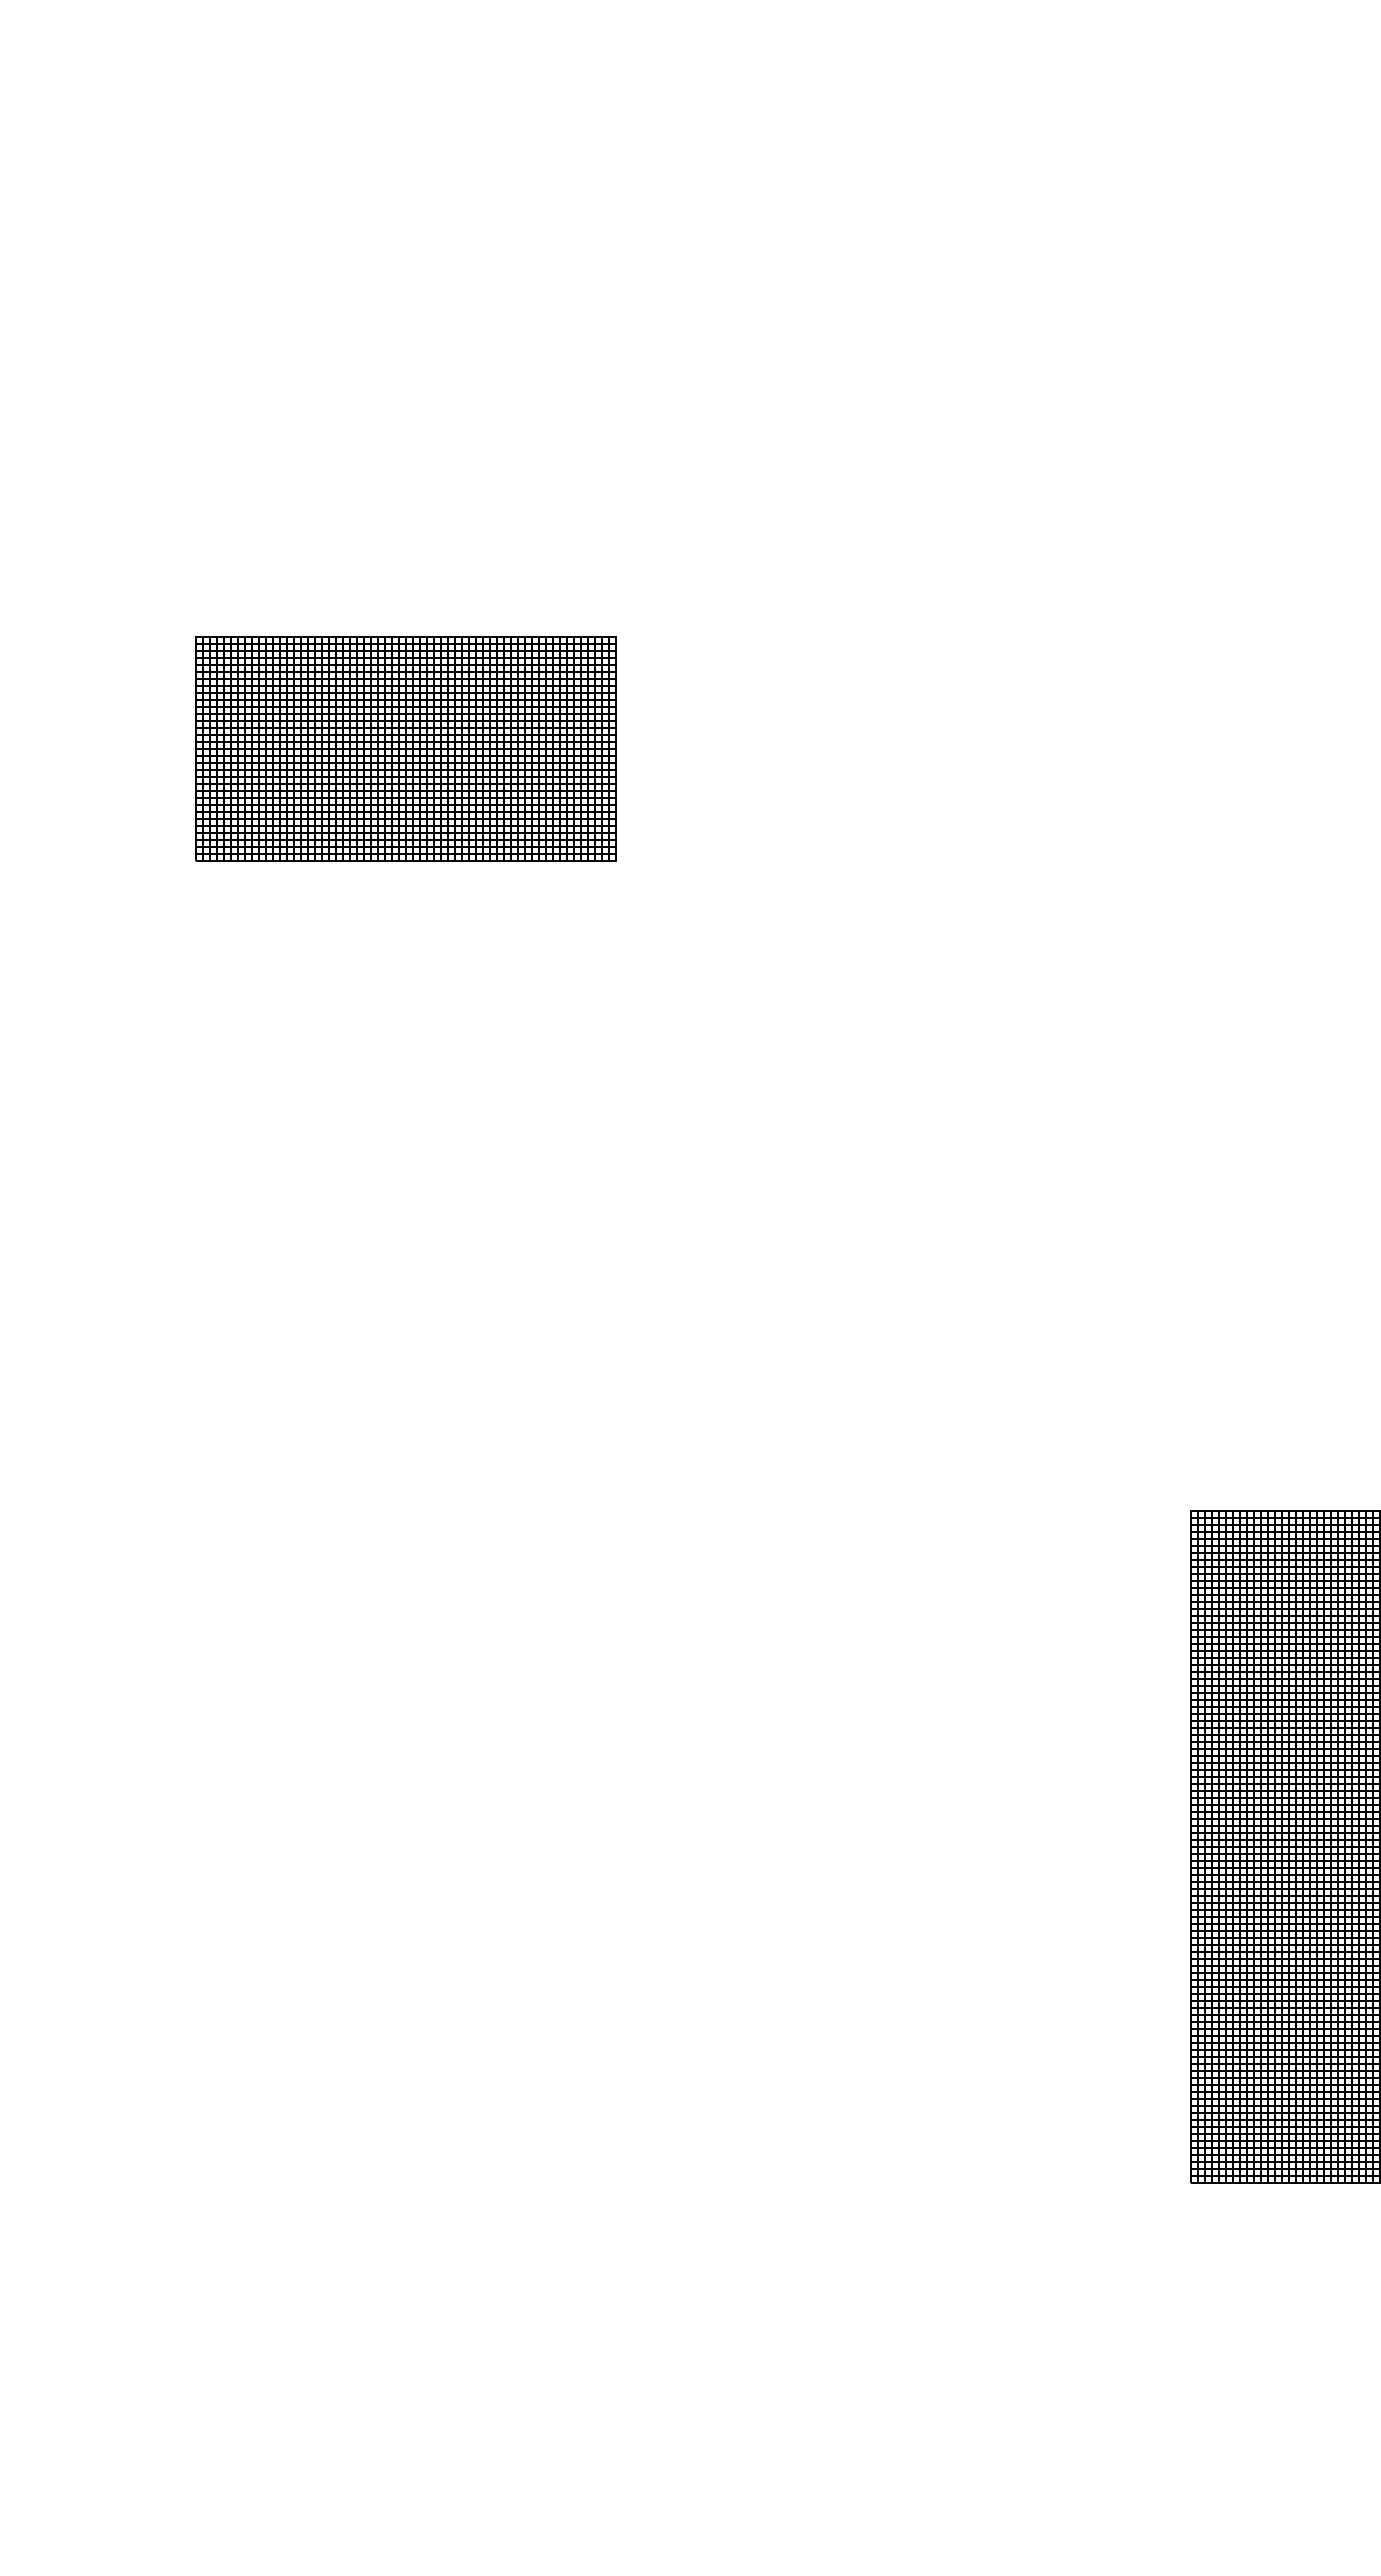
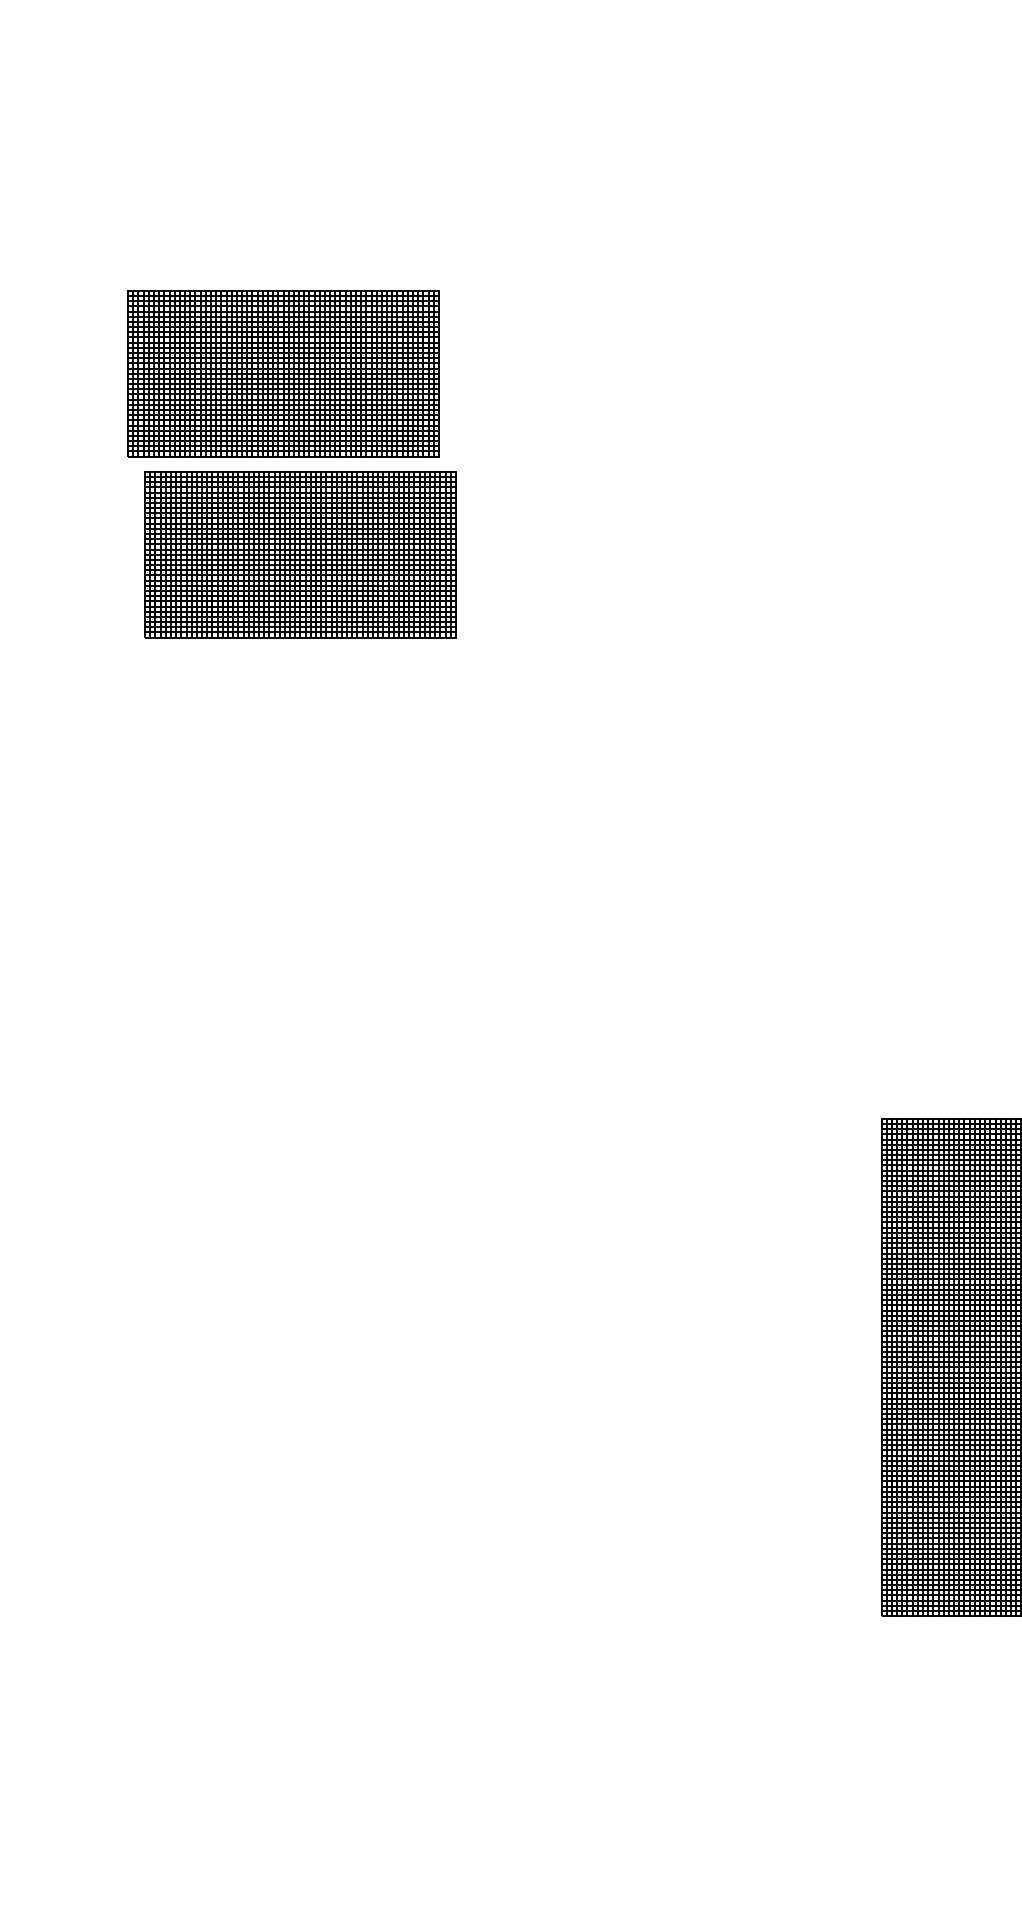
part: (382, 504) -> (282, 373), added

